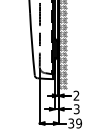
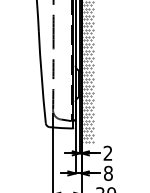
text: (76, 109) -> (108, 173), 3 -> 8

